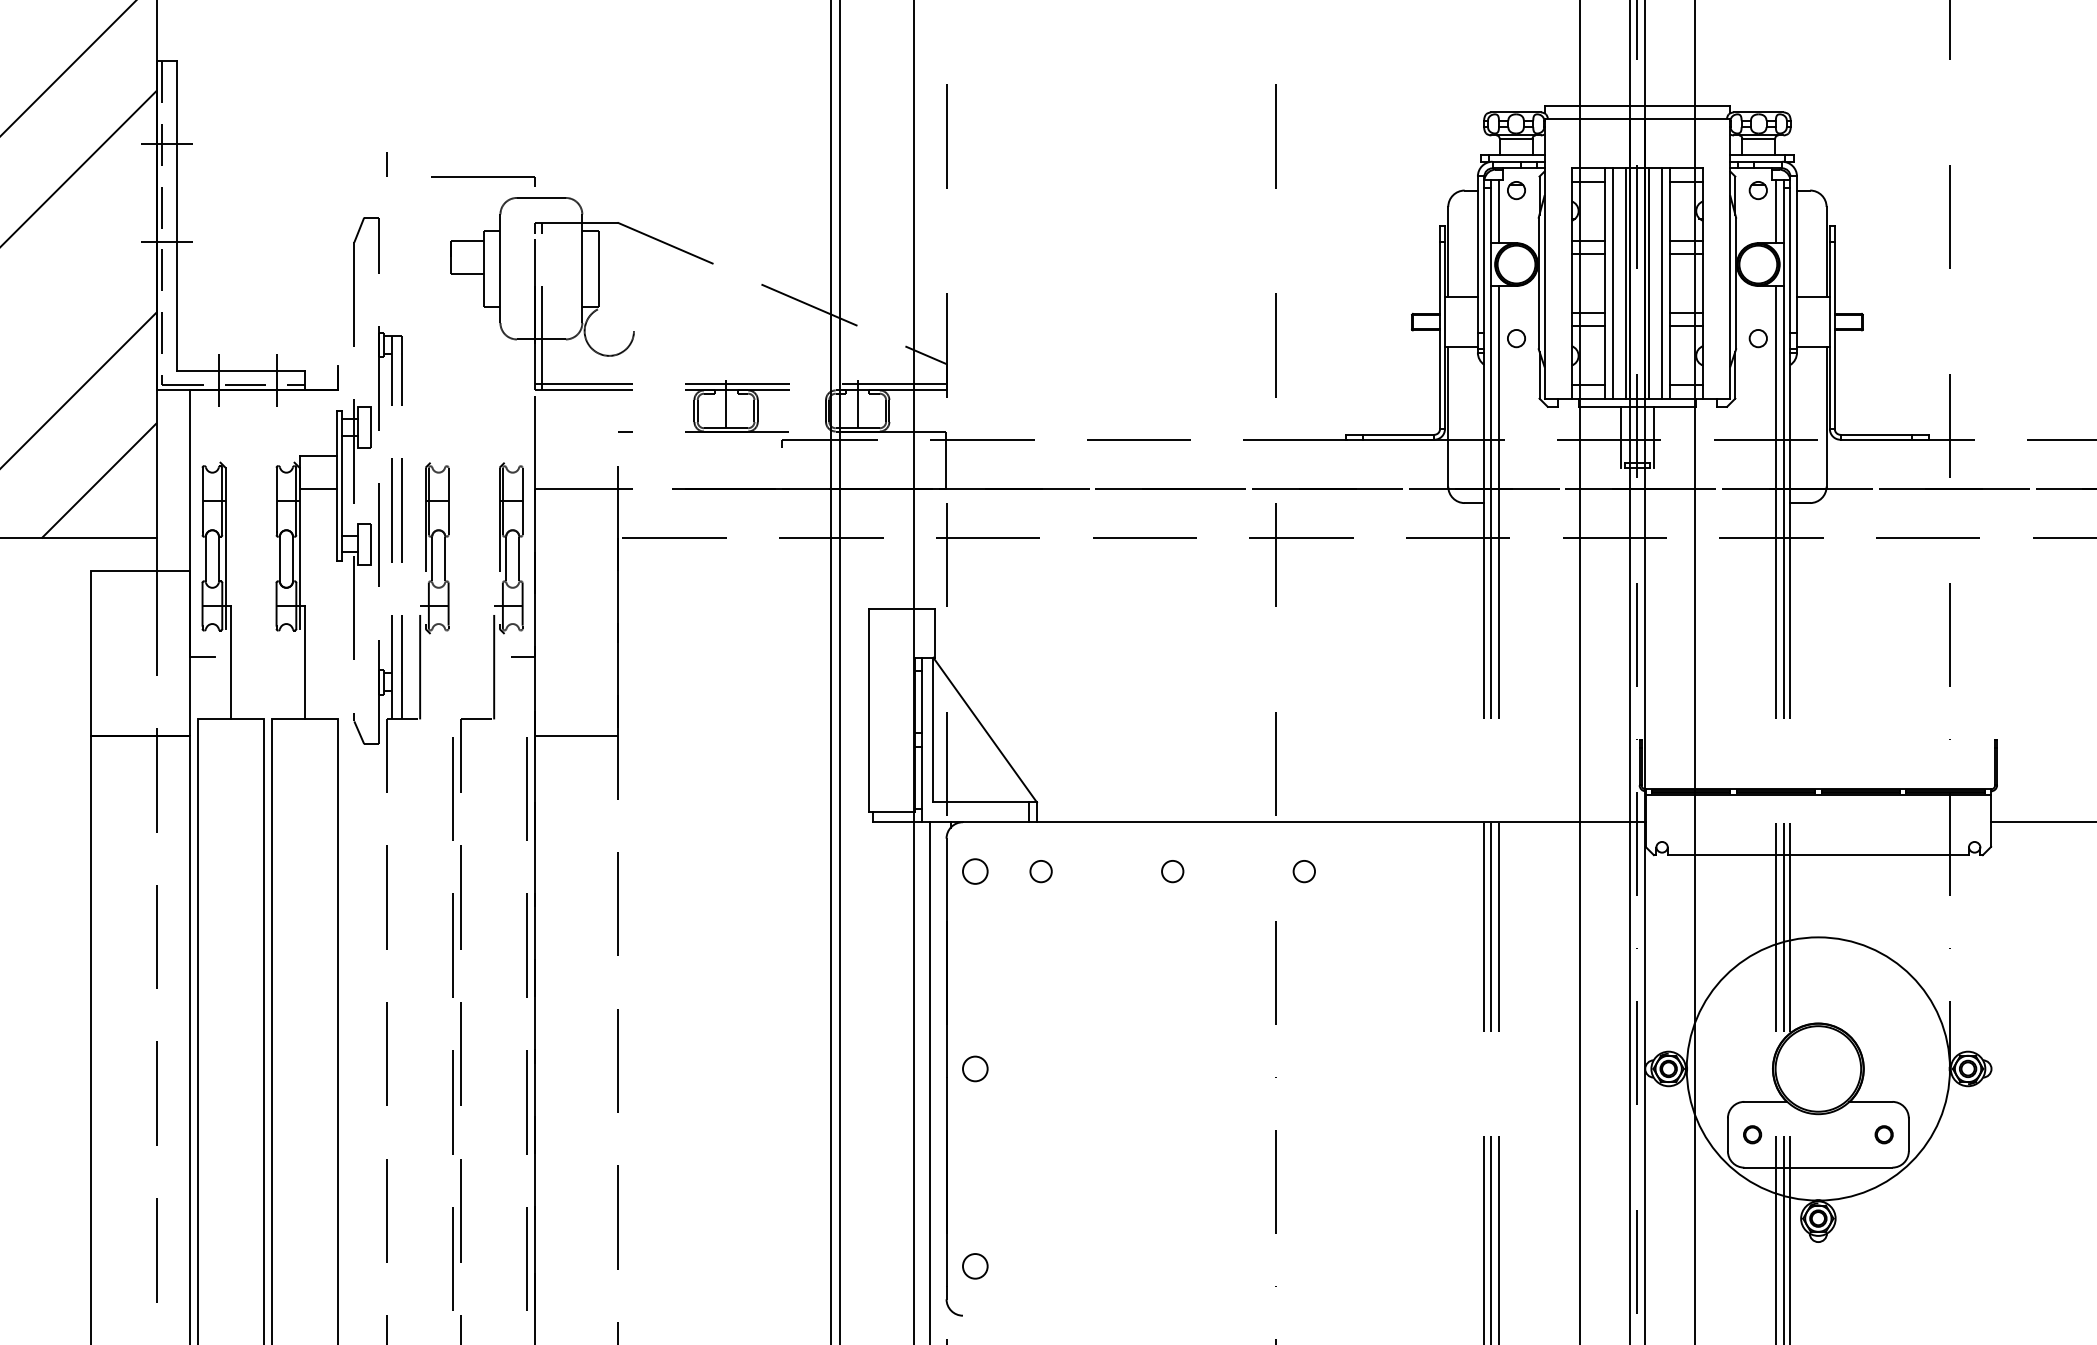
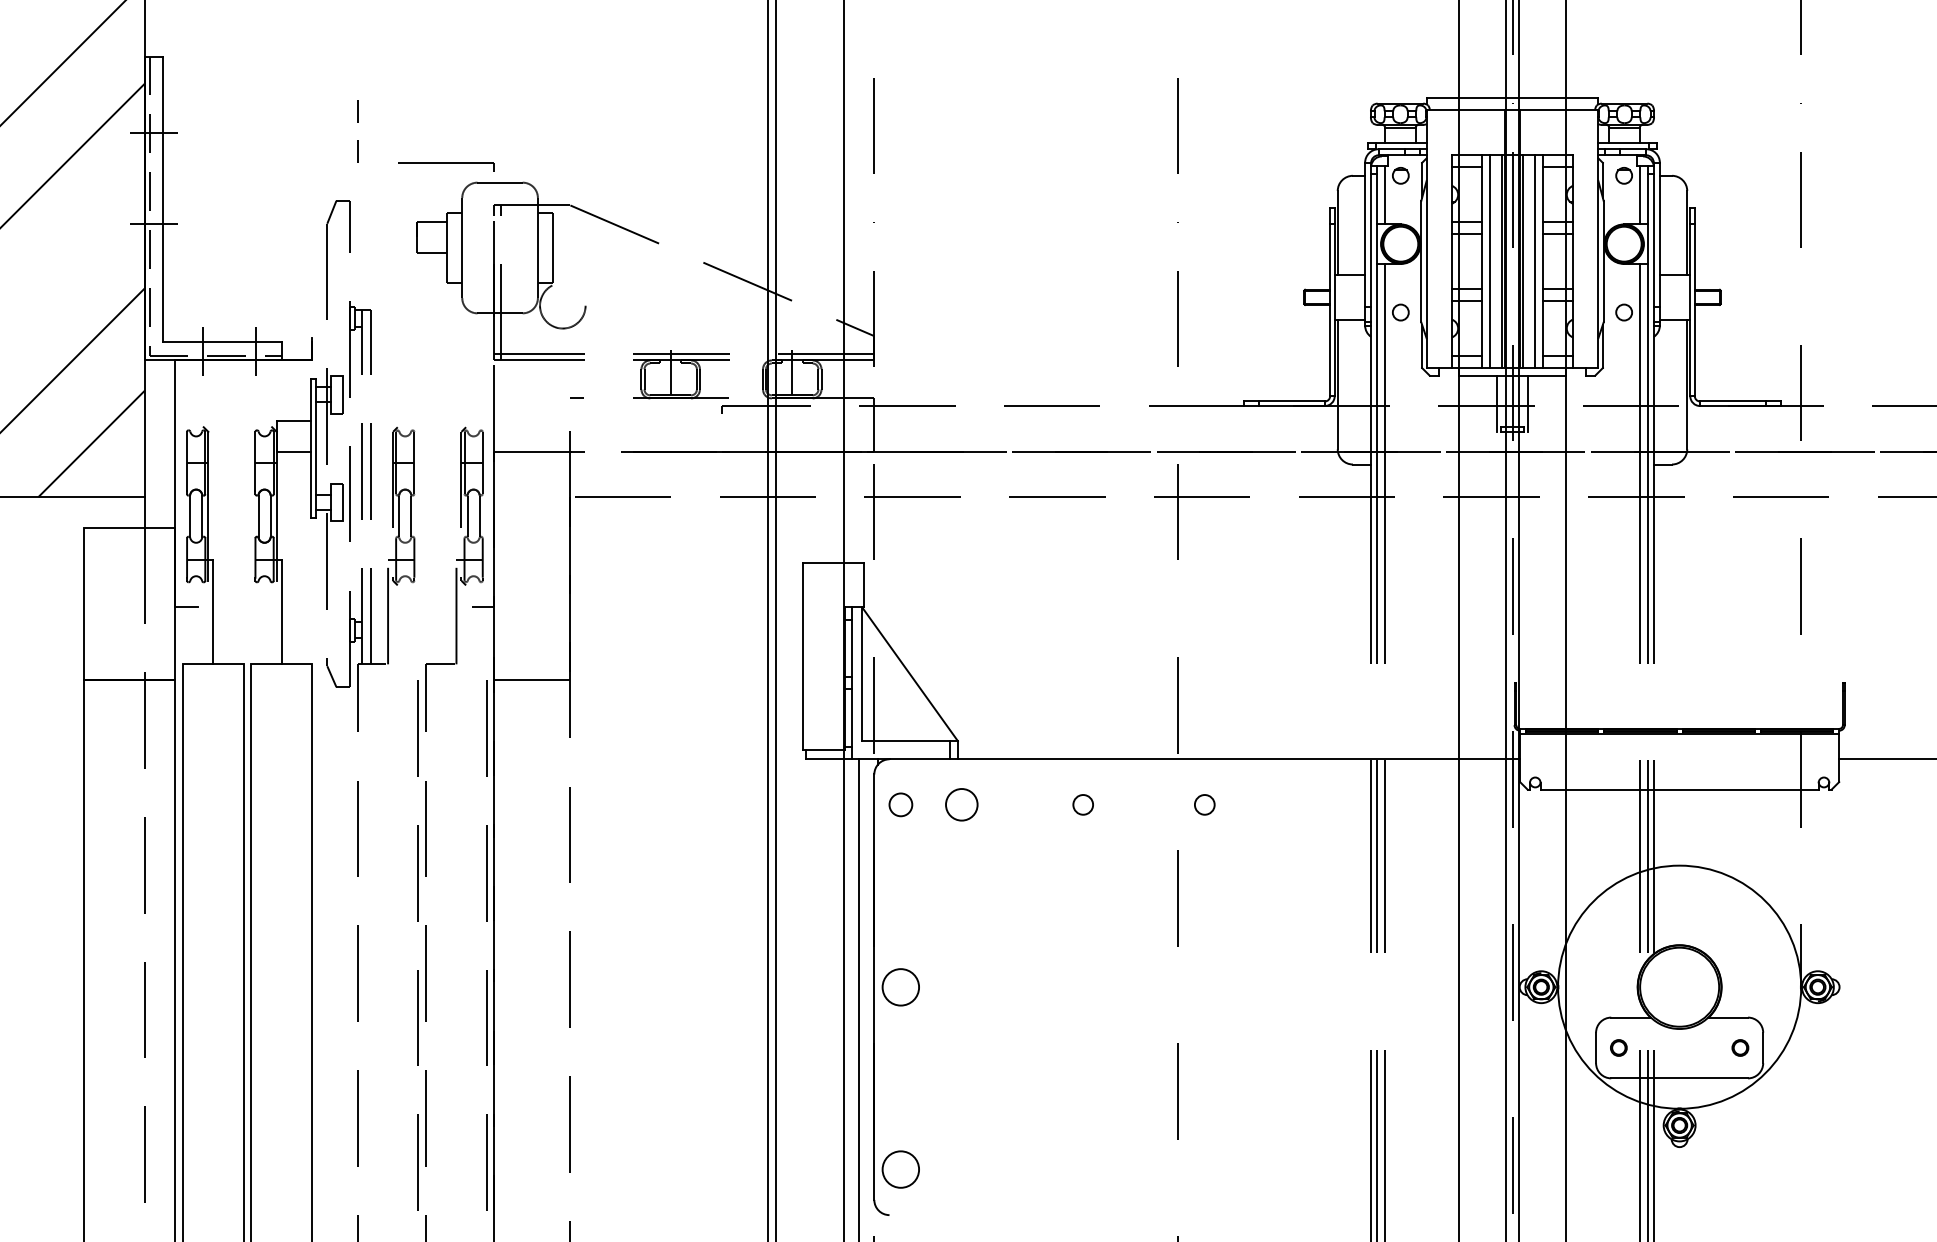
line: (387, 120) -> (357, 111), added
circle: (1040, 871) -> (961, 804), size x1.6
circle: (974, 1068) -> (900, 986), size x1.6
circle: (974, 1266) -> (900, 1169), size x1.6

